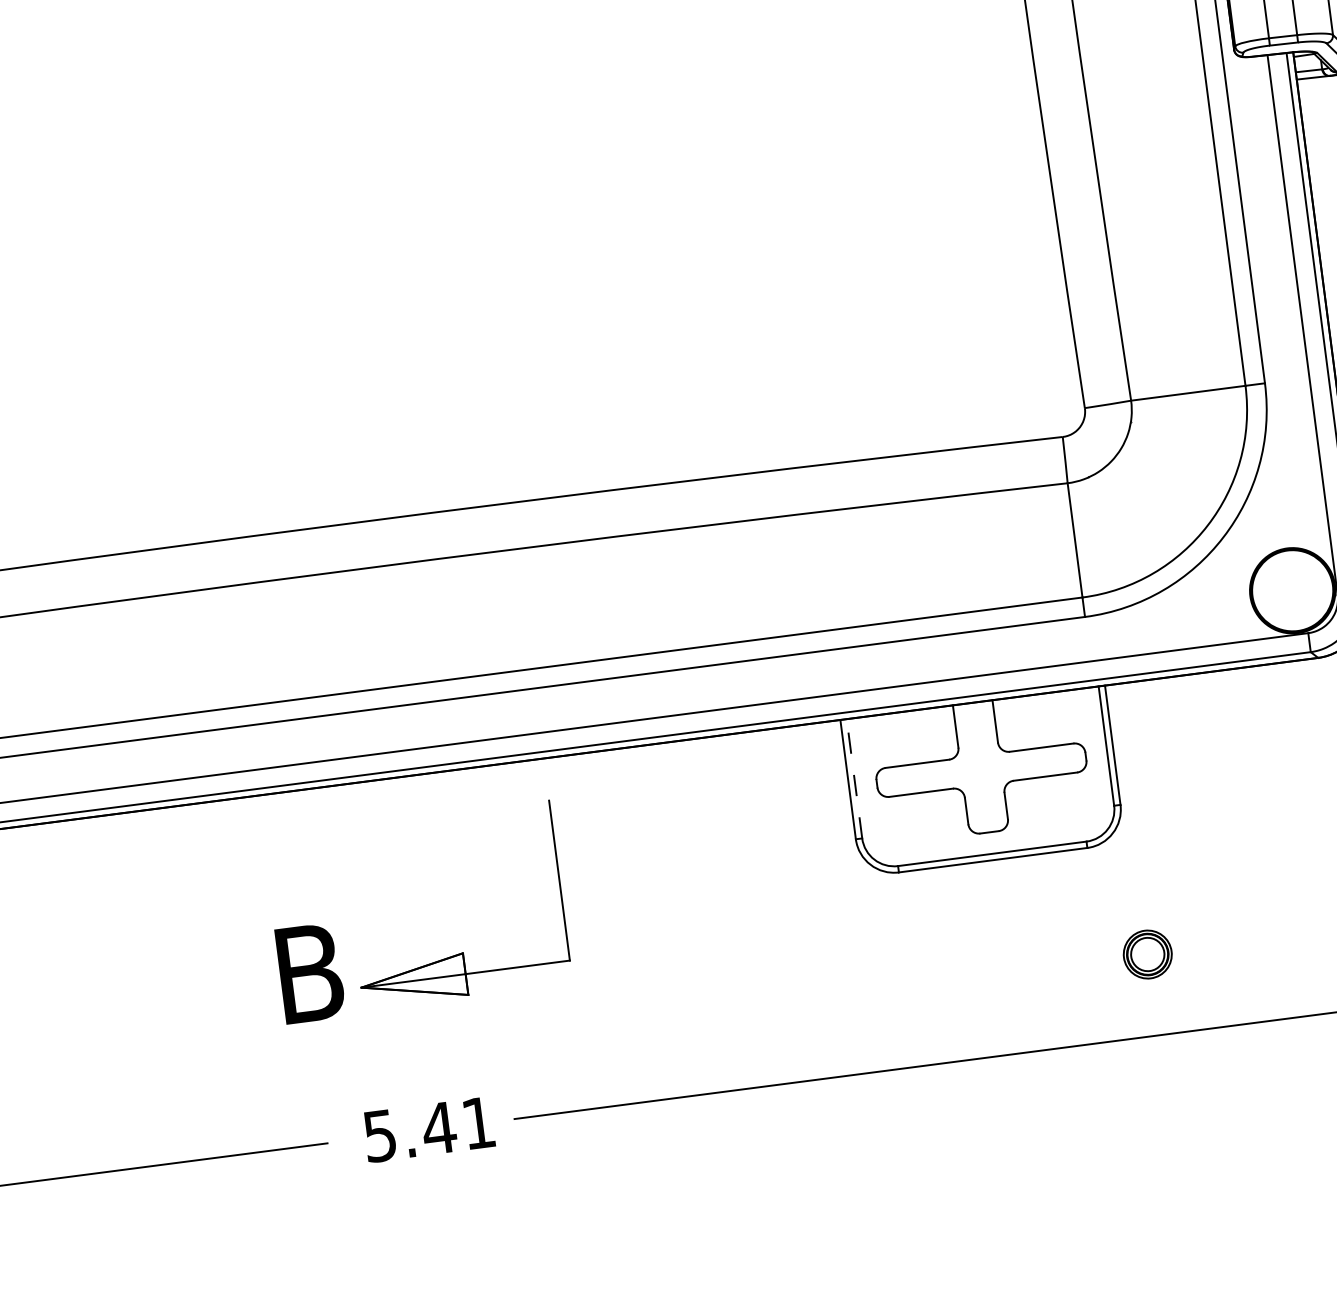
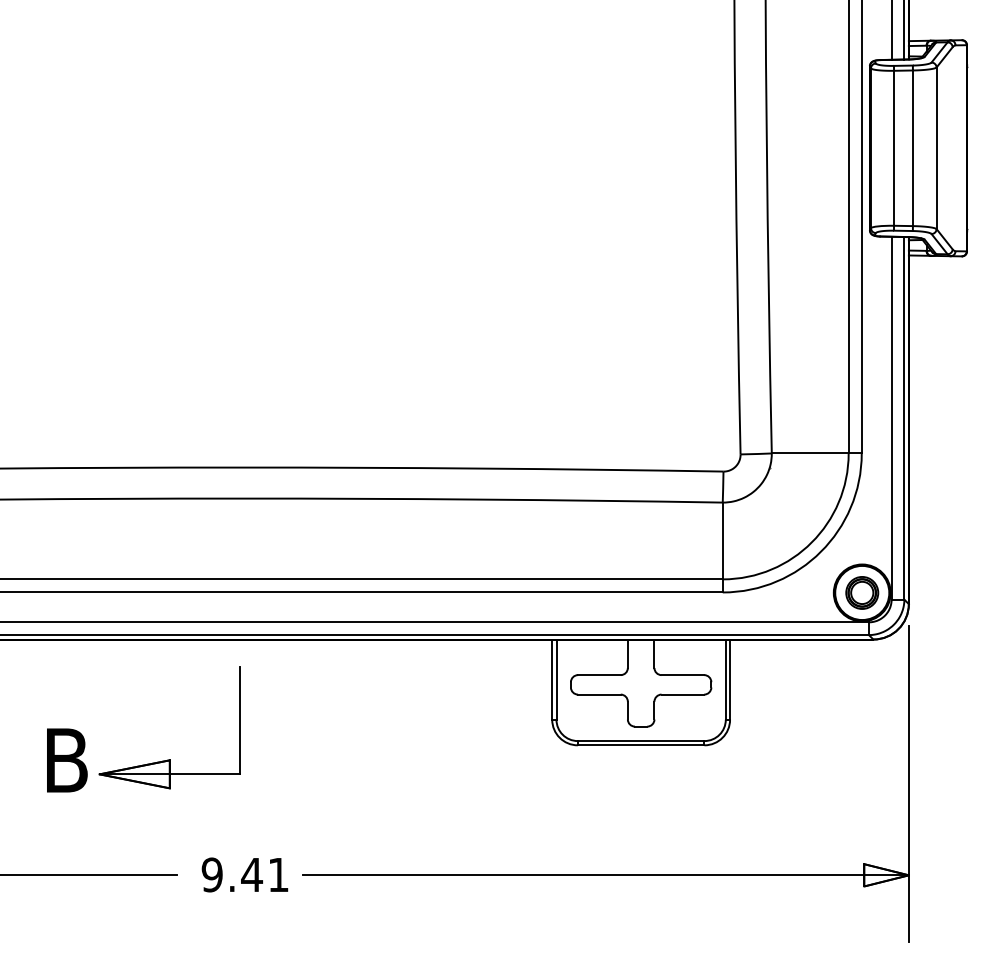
line: (854, 778) -> (556, 679), dashed -> solid
part: (1148, 953) -> (862, 592), moved
part: (437, 959) -> (152, 762), moved
text: (378, 1135) -> (211, 874), 5.41 -> 9.41

